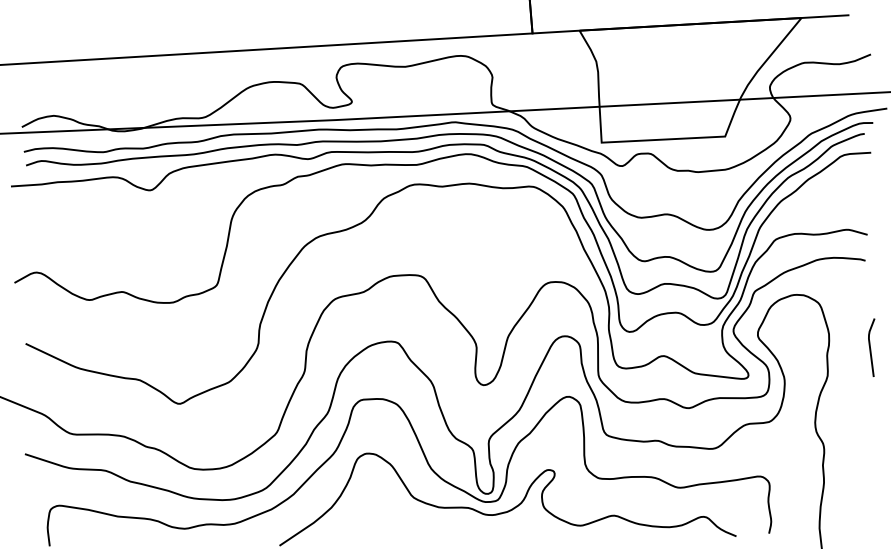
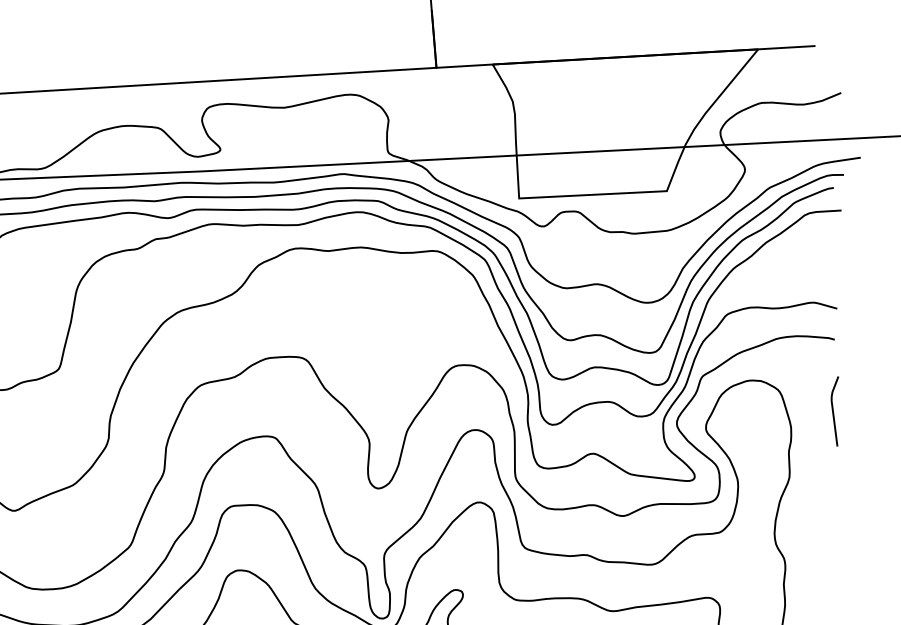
line: (870, 347) -> (833, 411), moved

